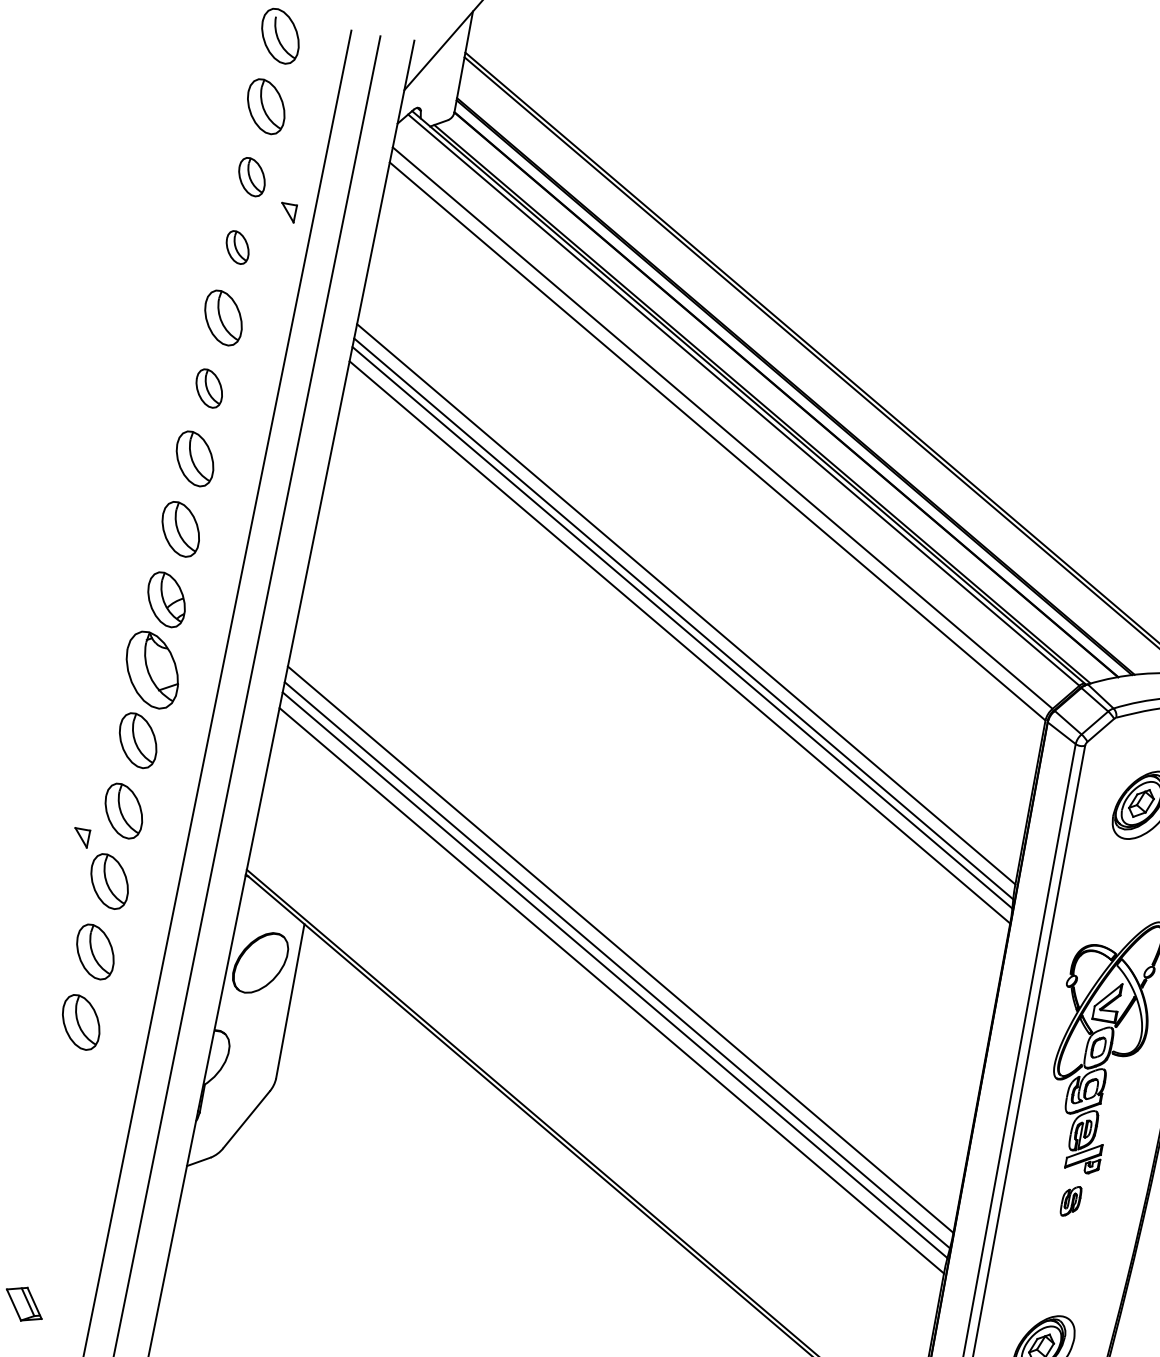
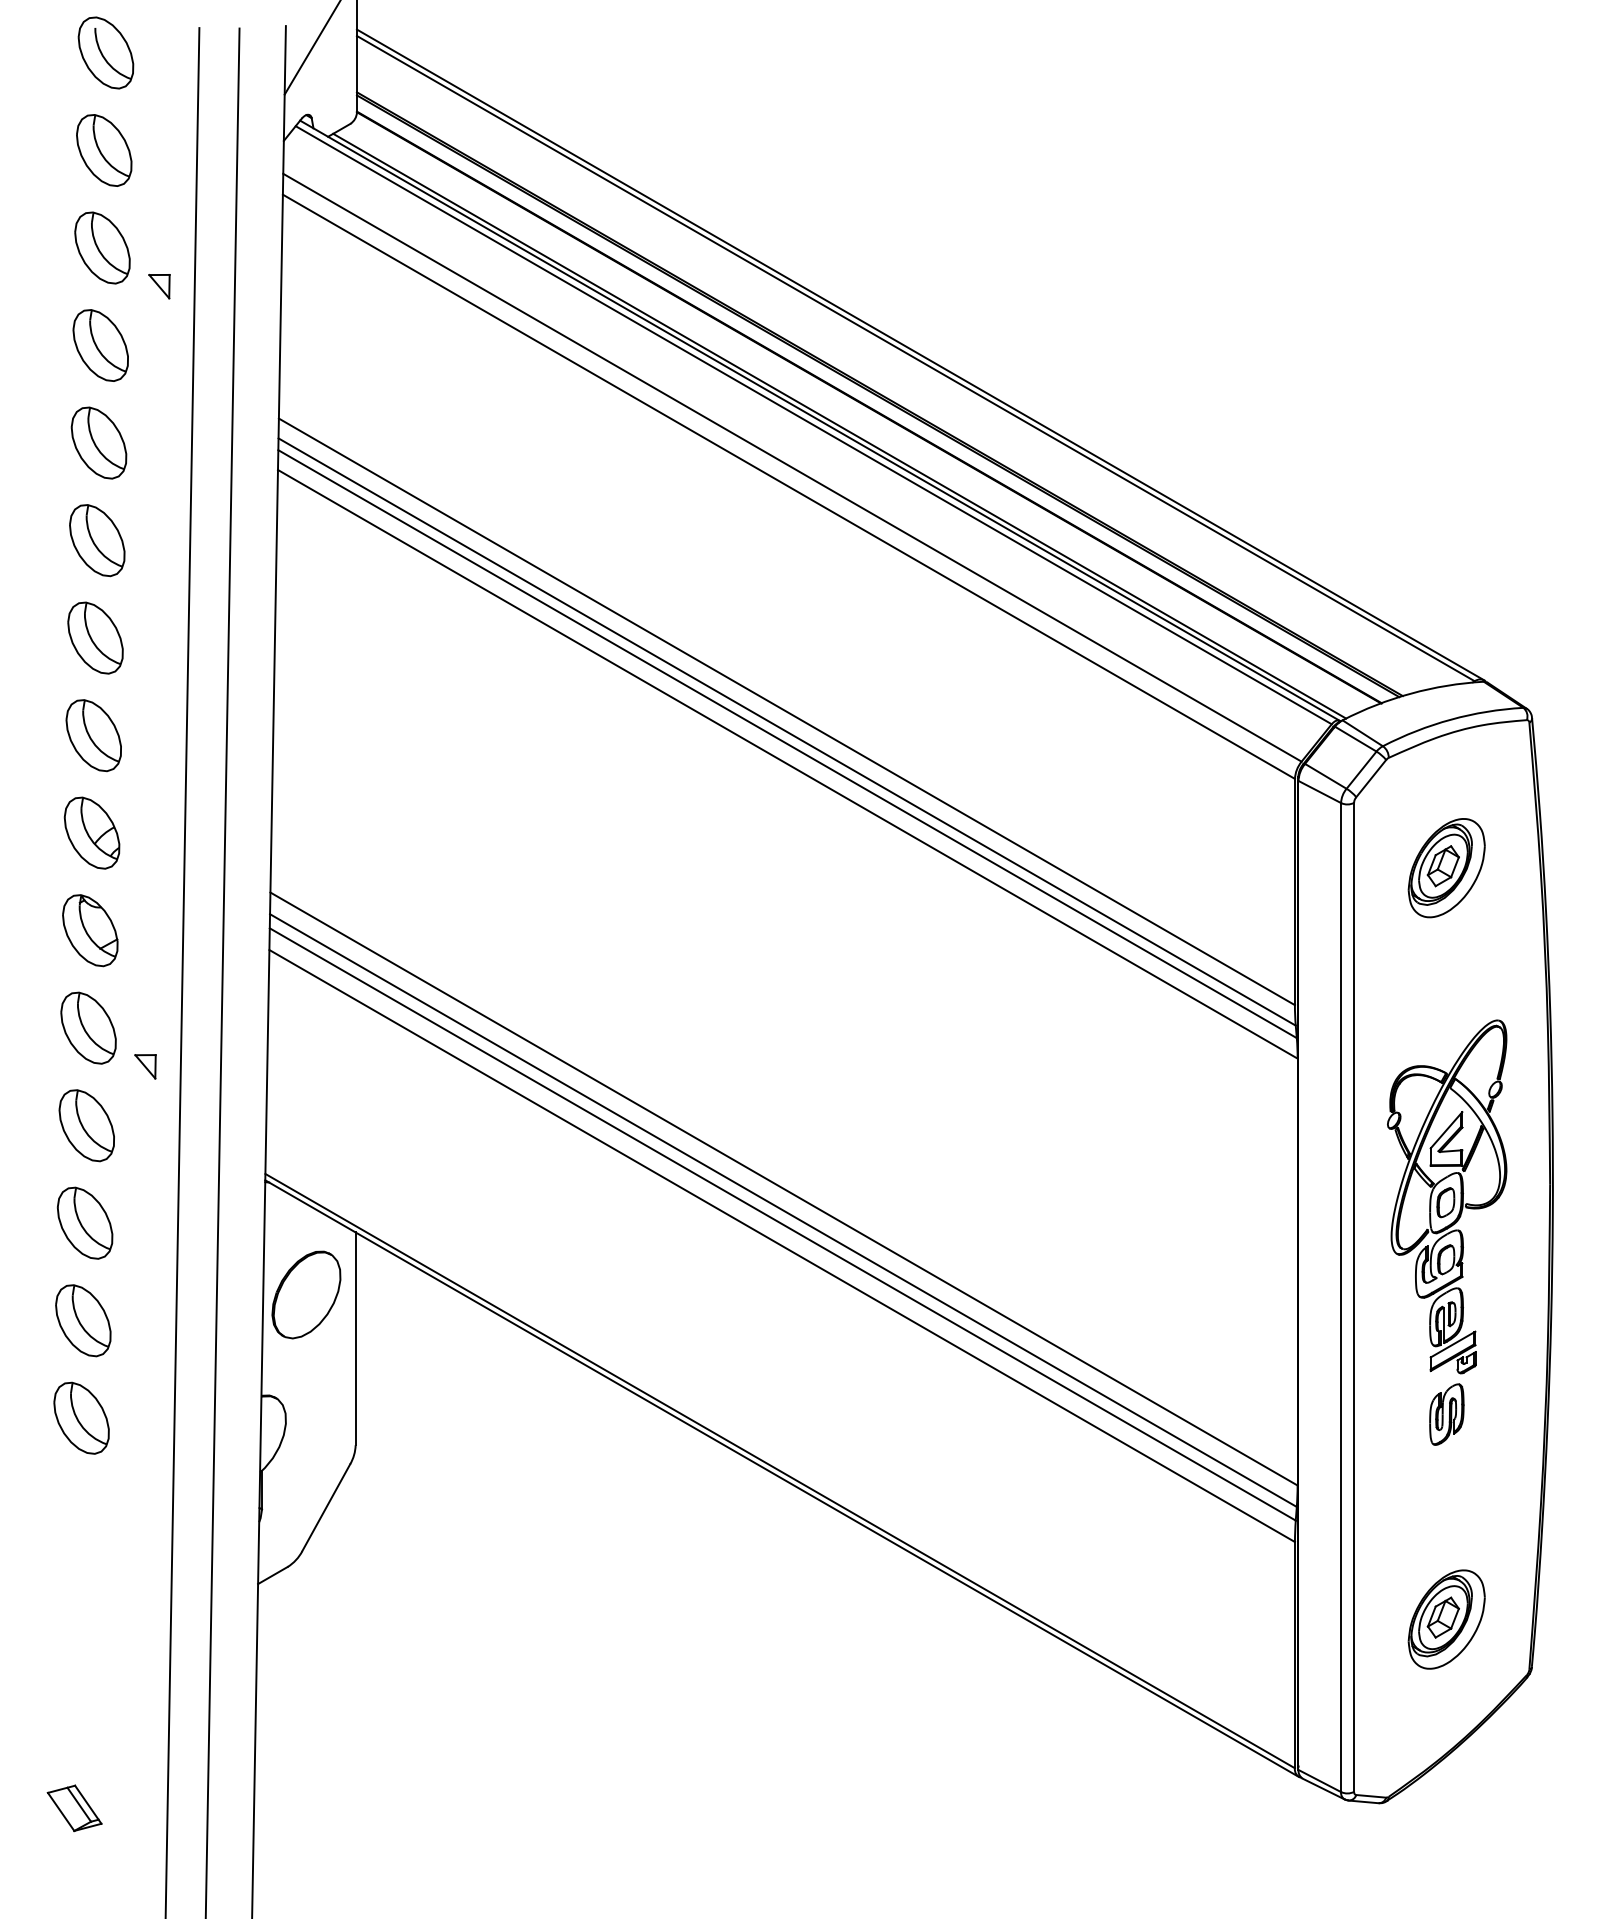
part: (252, 176) -> (102, 247), size x1.43
part: (237, 247) -> (100, 345), size x1.67
part: (209, 388) -> (97, 540), size x1.43
part: (152, 670) -> (90, 930), size x0.71
part: (81, 837) -> (145, 1066), moved
part: (1070, 1201) -> (1446, 1414), size x1.43

